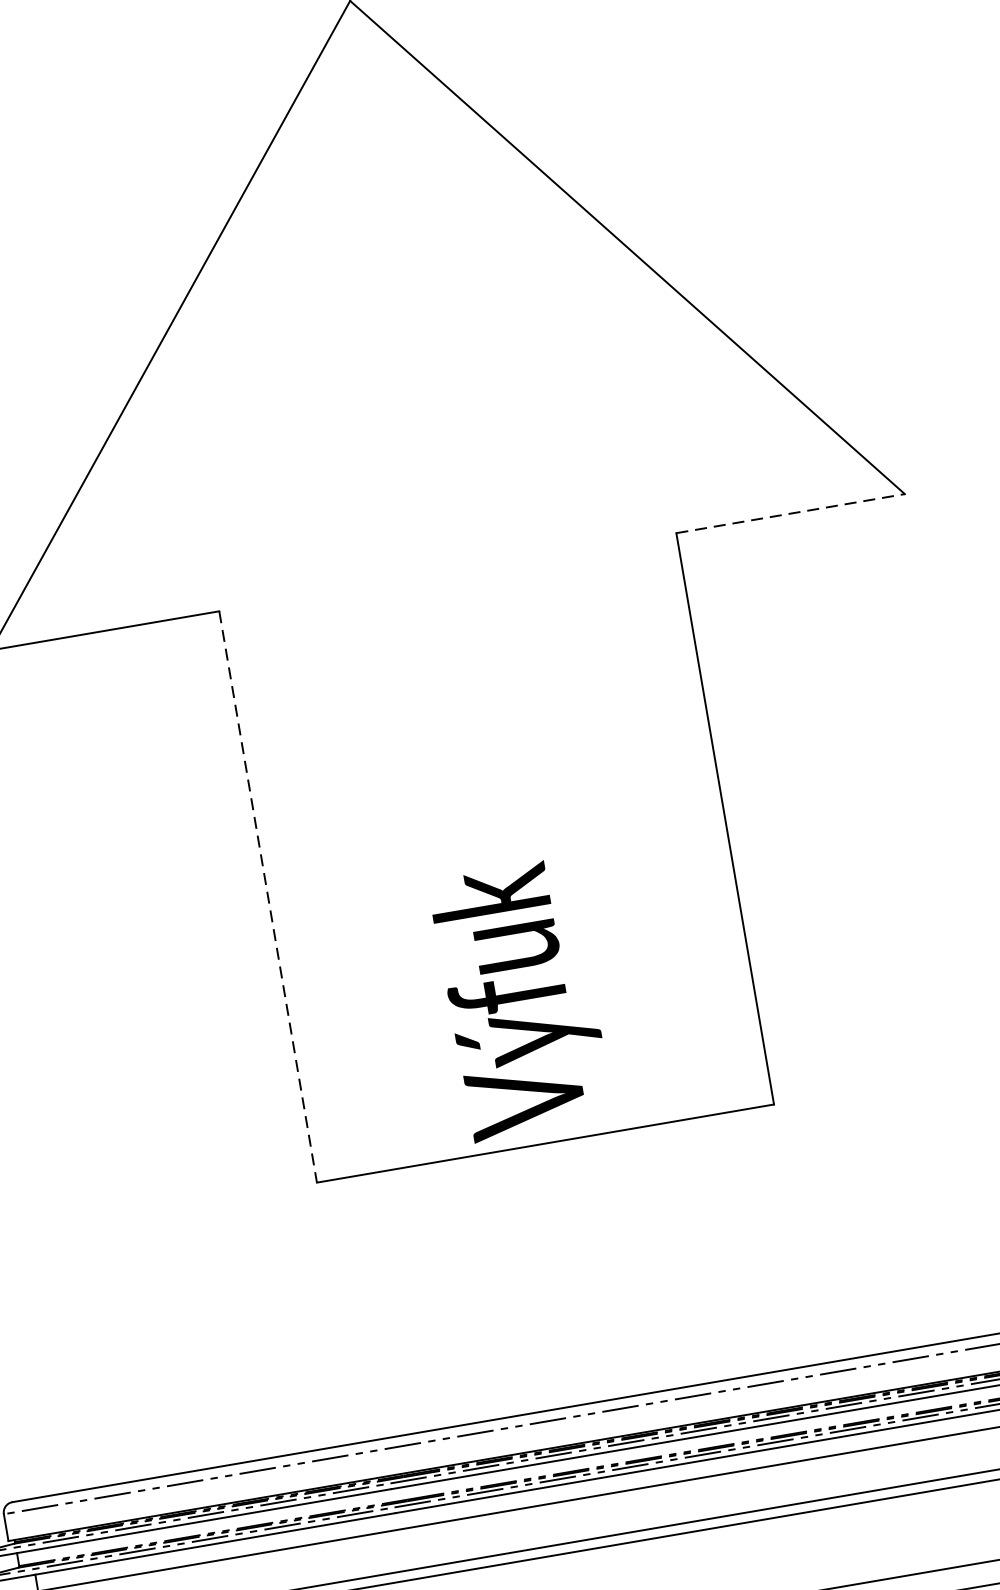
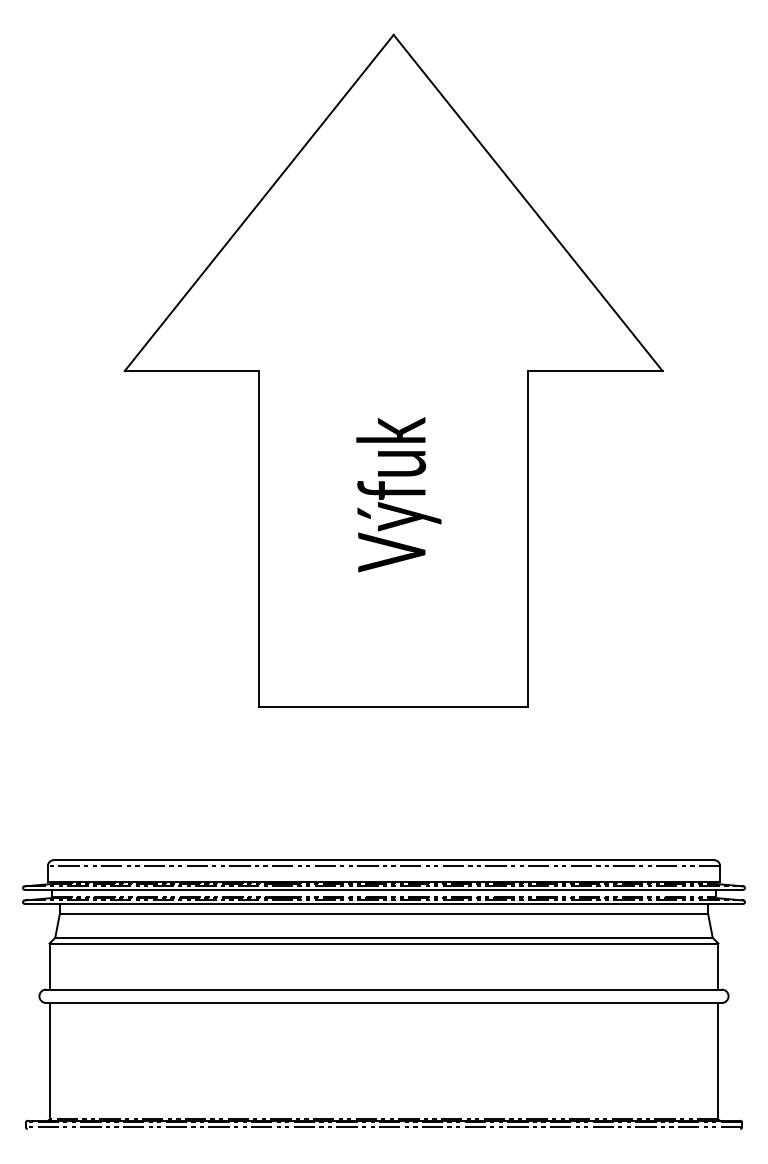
line: (790, 514) -> (595, 371), dashed -> solid
line: (268, 897) -> (259, 539), dashed -> solid
text: (520, 999) -> (398, 494), moved

